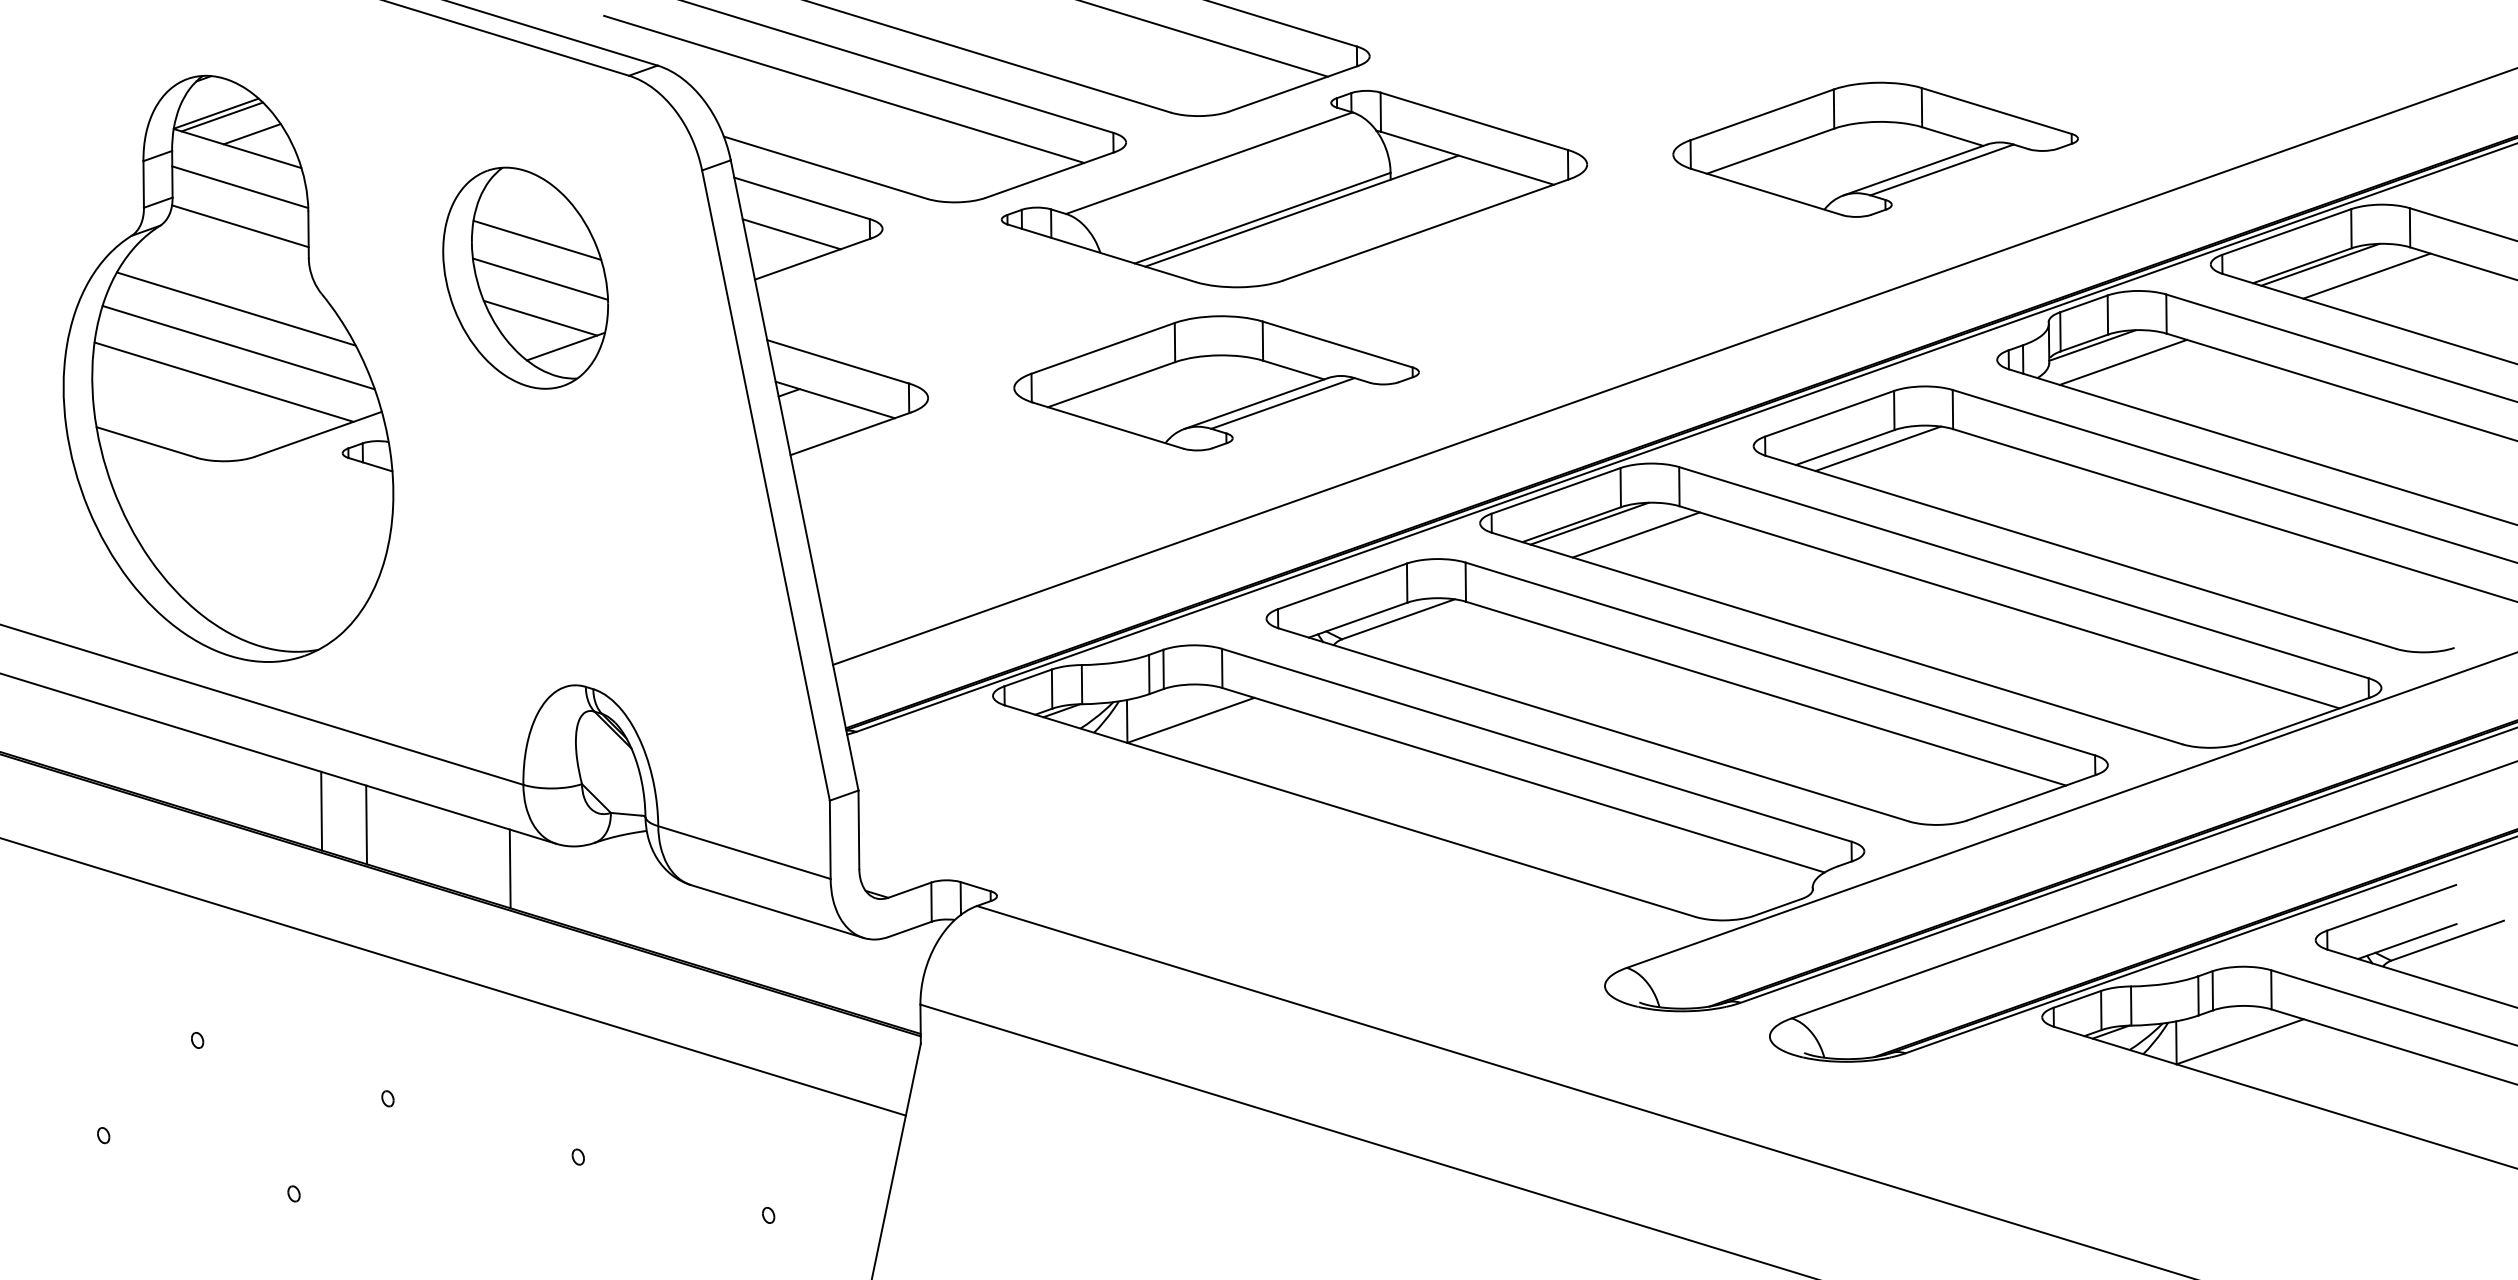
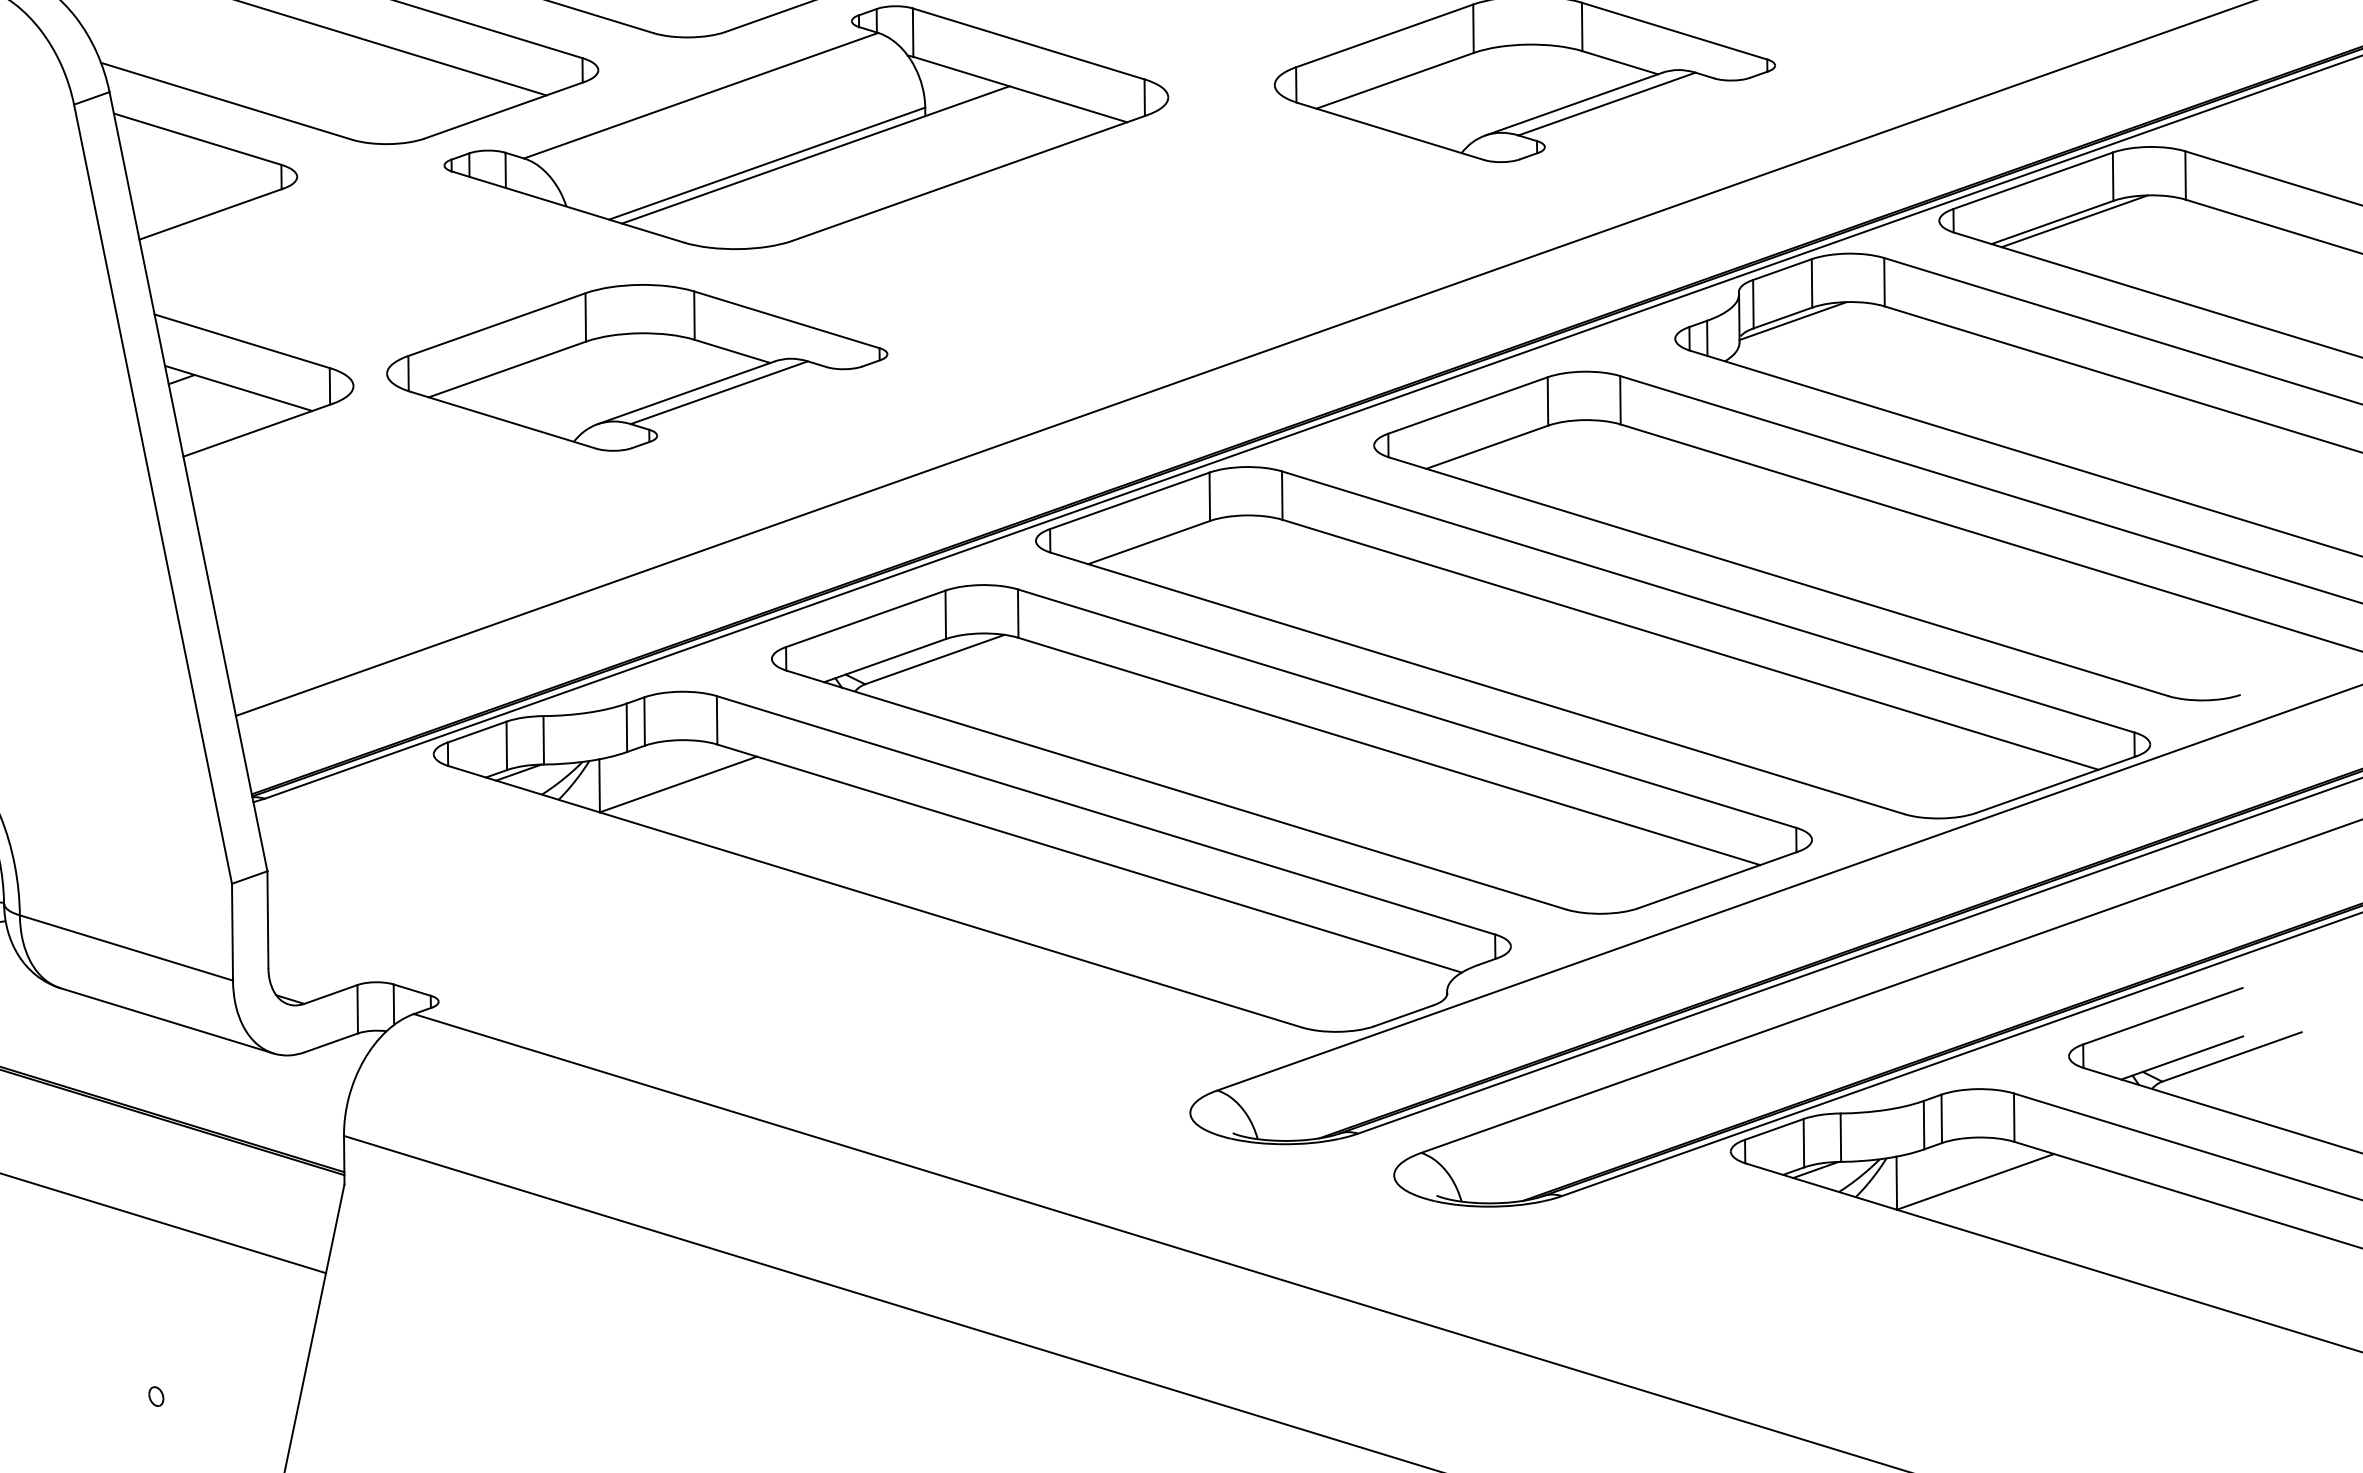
line: (791, 234) -> (184, 183), removed
line: (2366, 275) -> (2131, 234), removed
line: (2123, 361) -> (1831, 340), removed
part: (1216, 383) -> (637, 368), moved
line: (1877, 448) -> (1527, 448), removed
line: (1589, 523) -> (1171, 541), removed
line: (1635, 534) -> (1228, 554), removed

